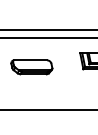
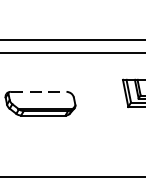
line: (31, 60) -> (39, 92), solid -> dashed

